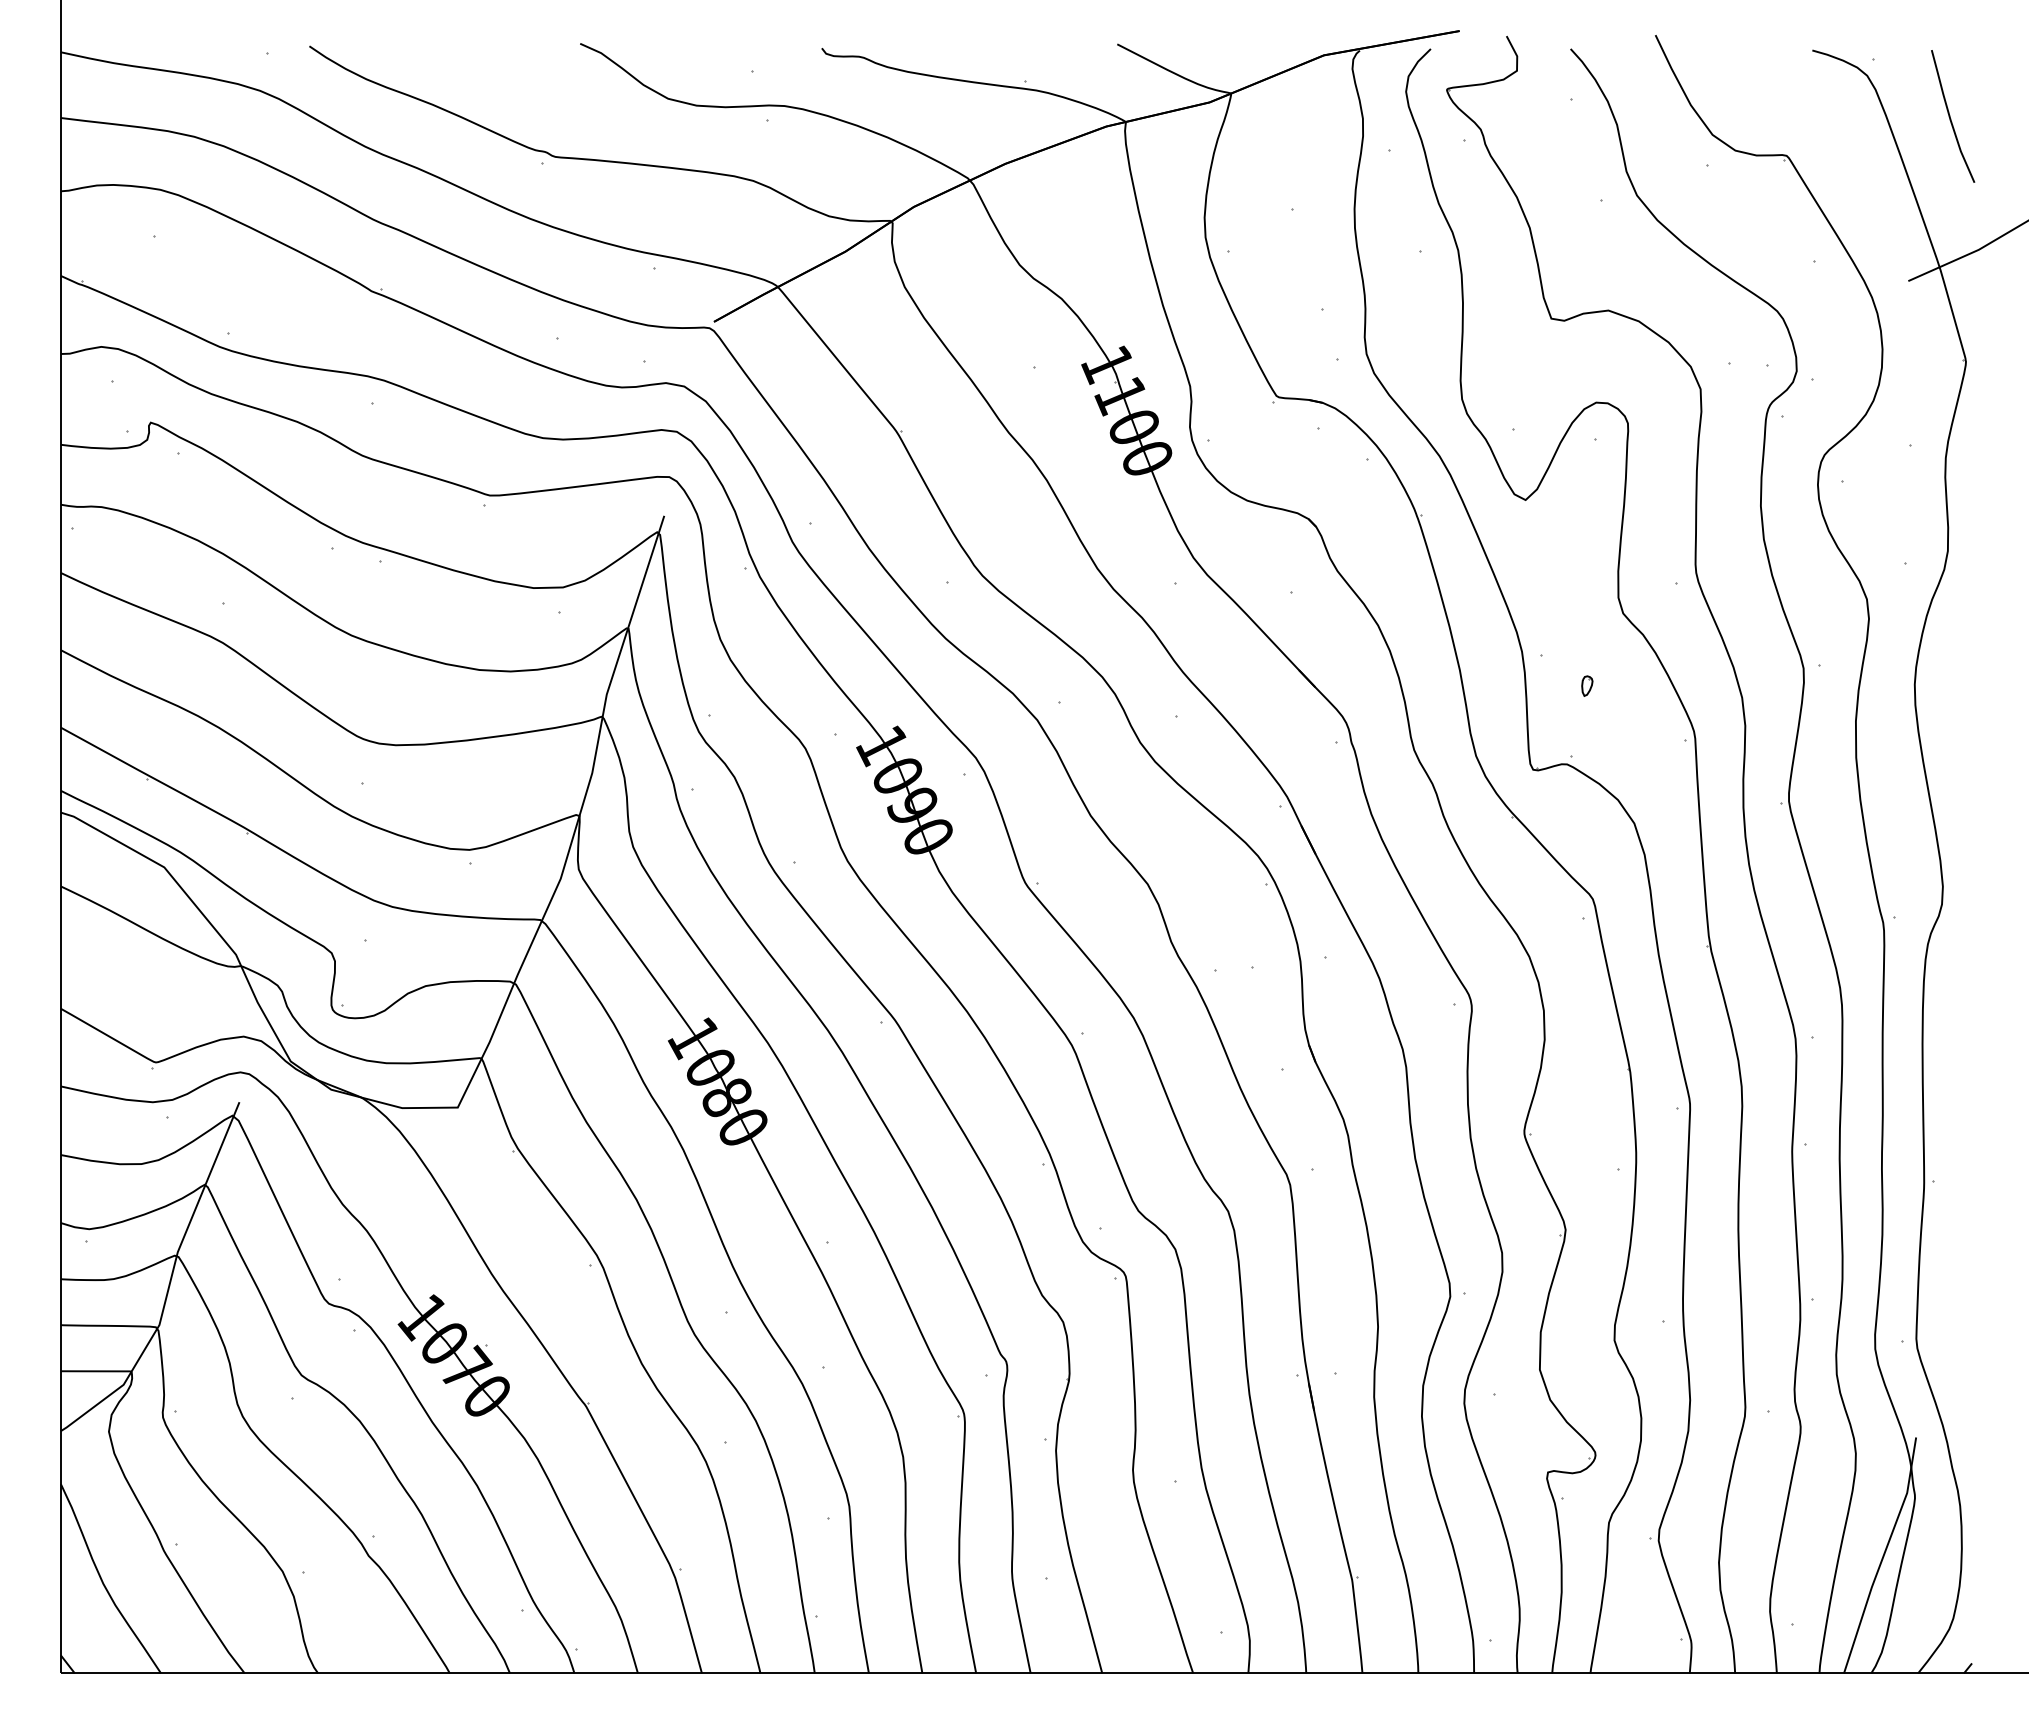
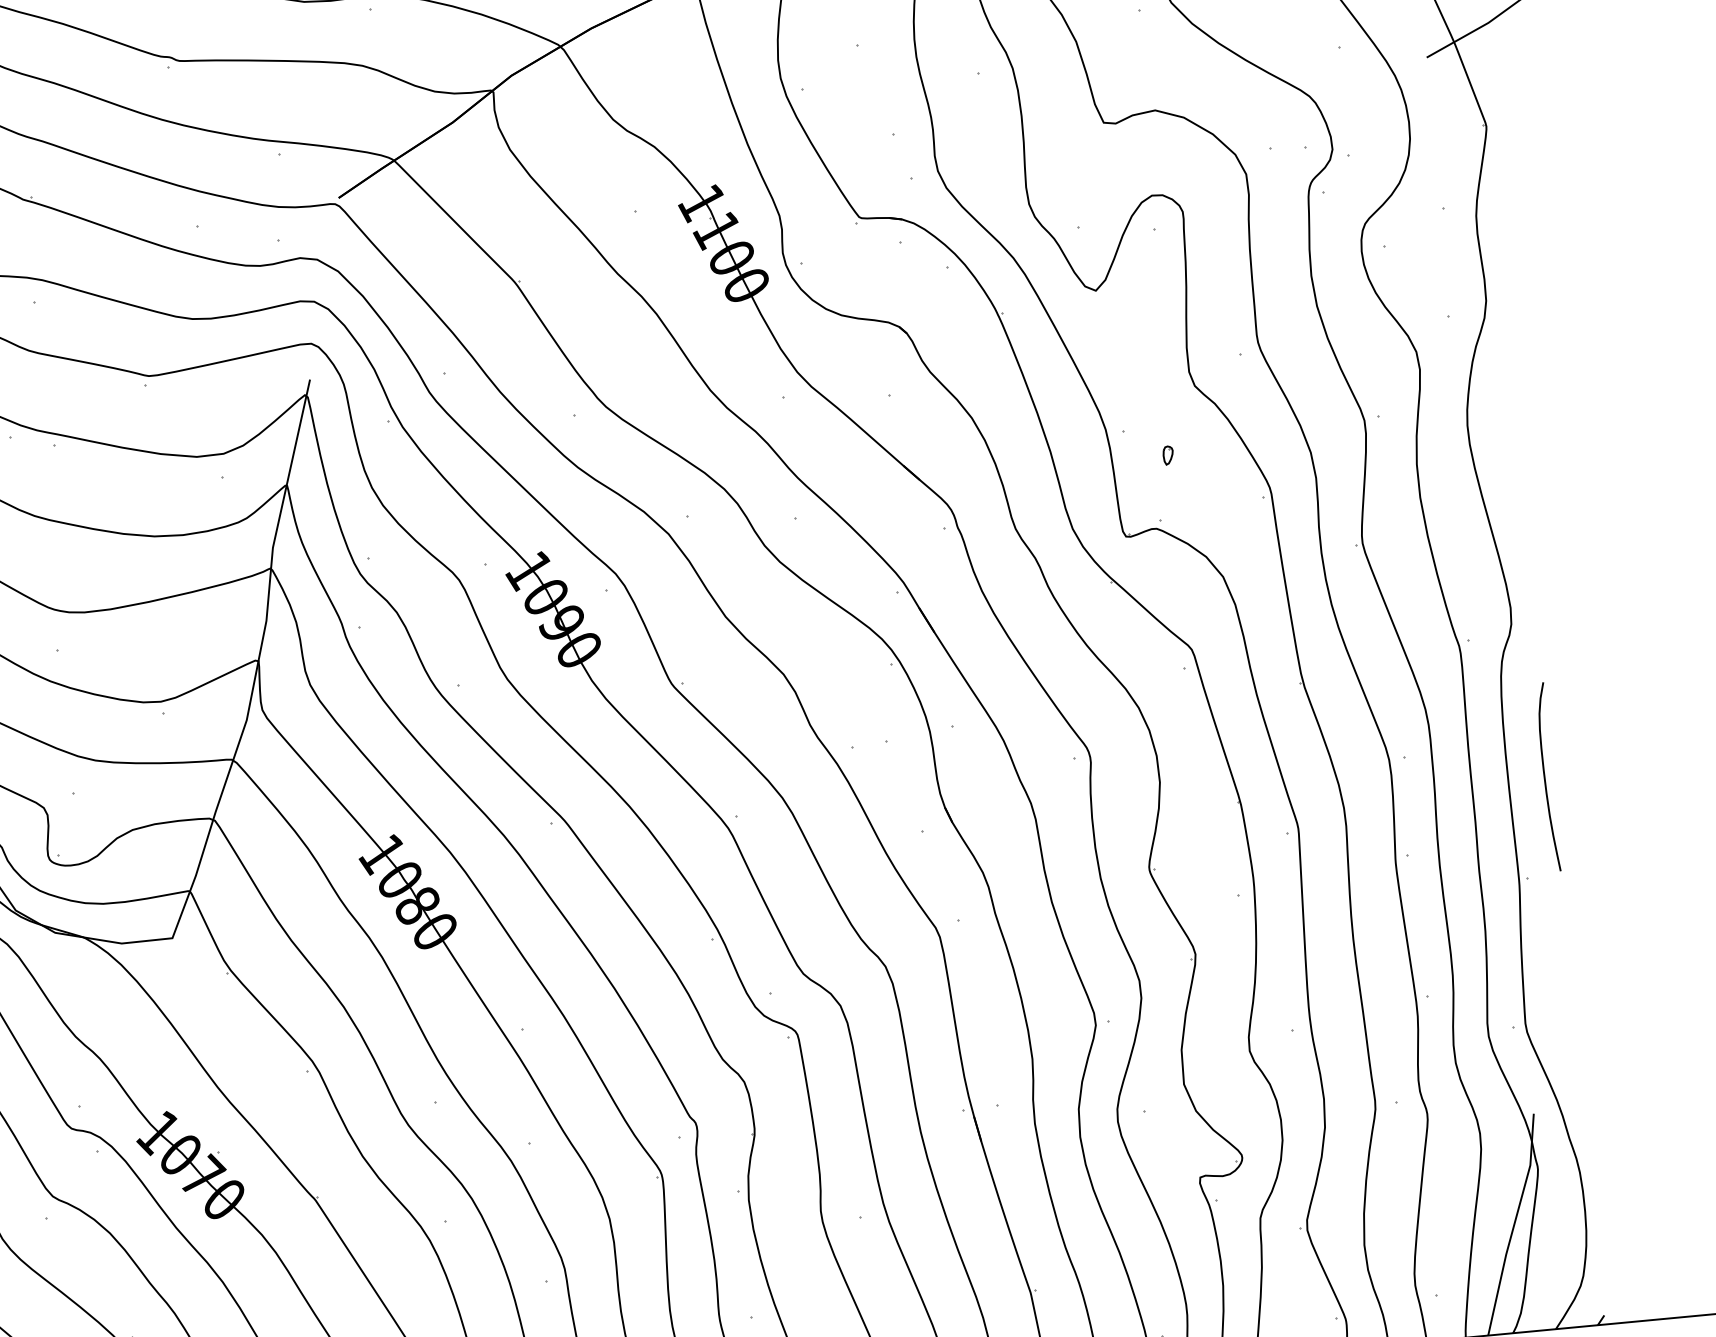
curve: (1963, 1073) -> (1545, 777), added

